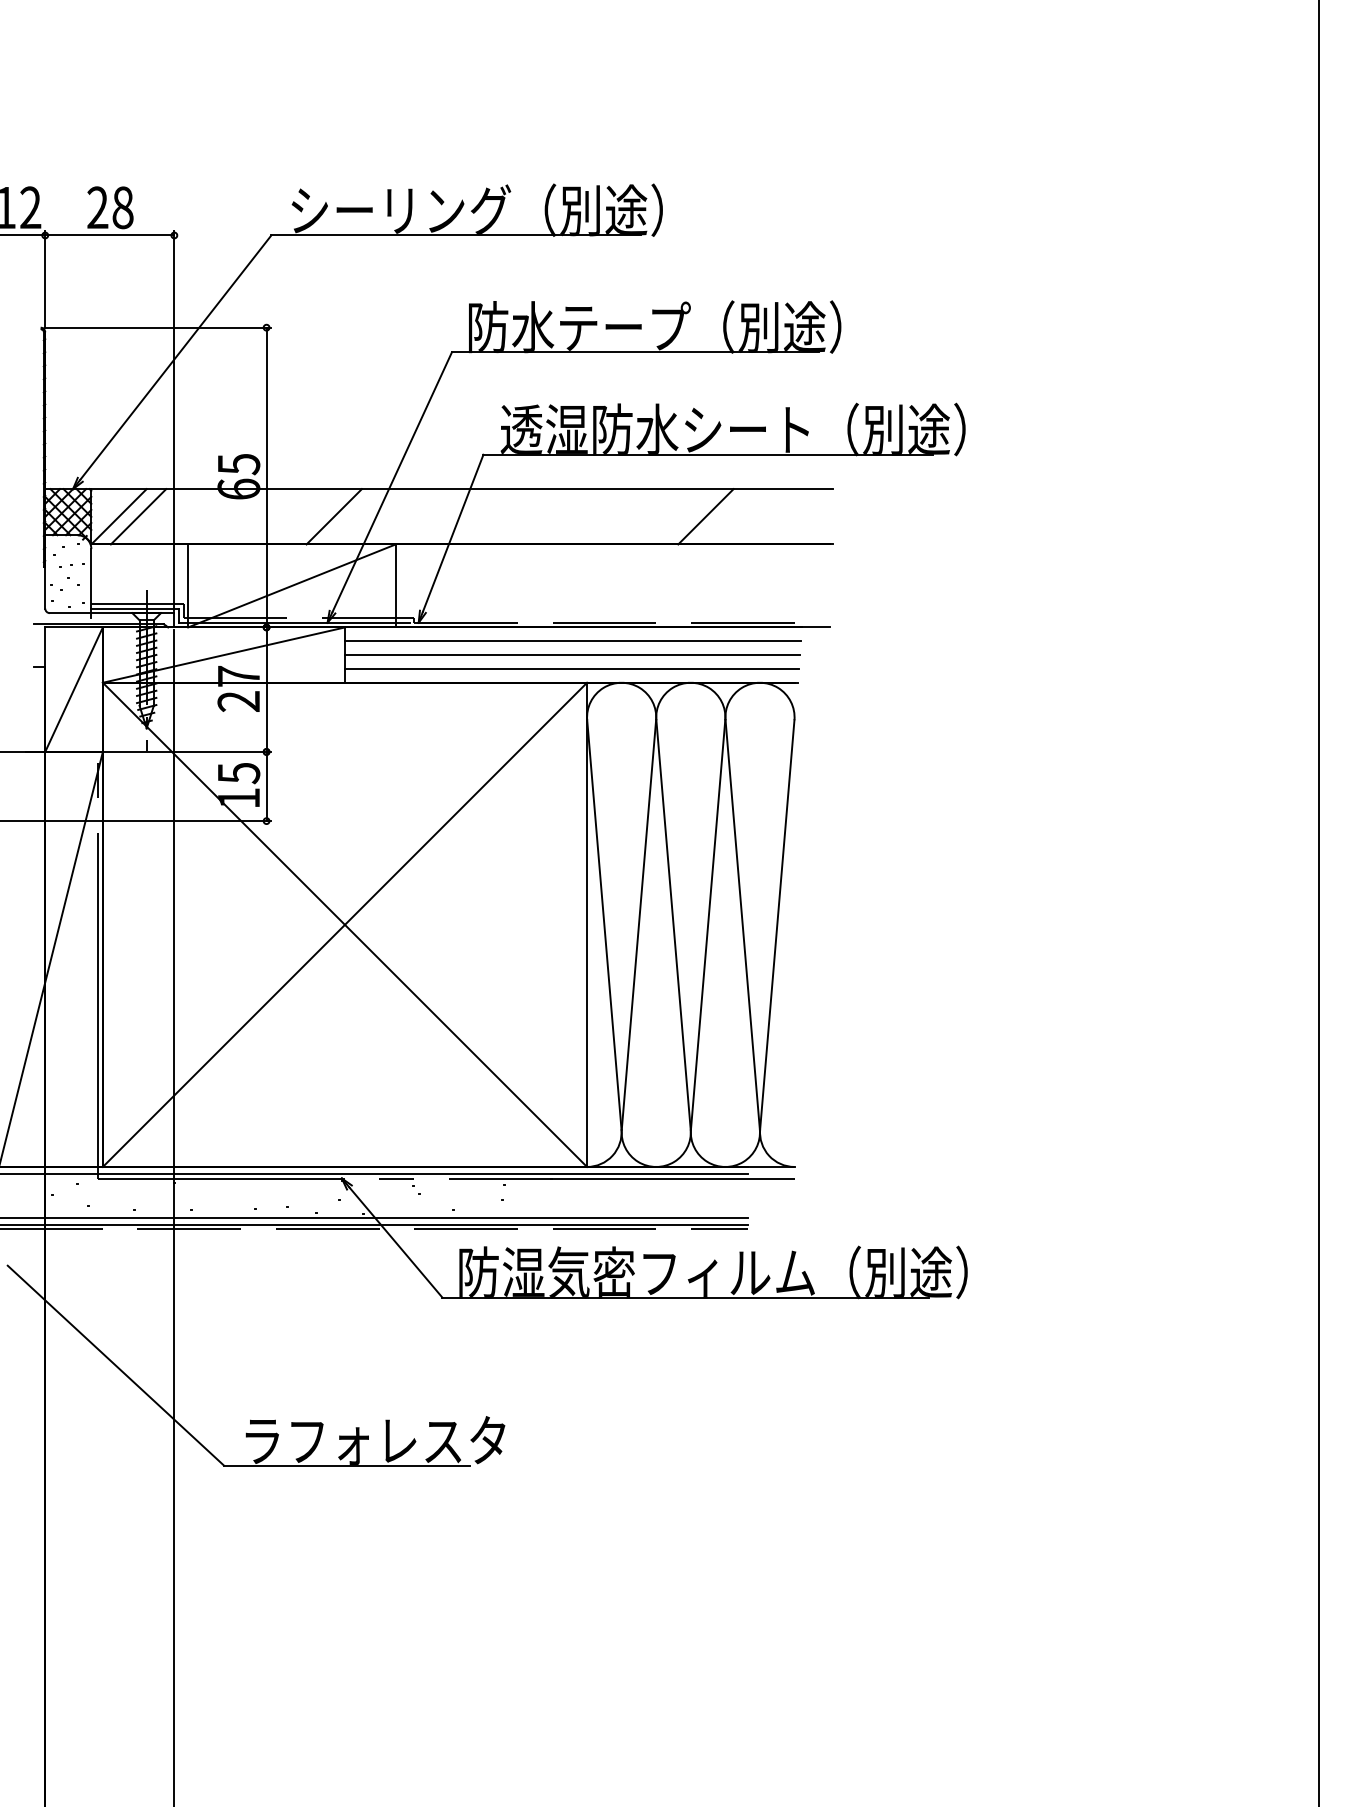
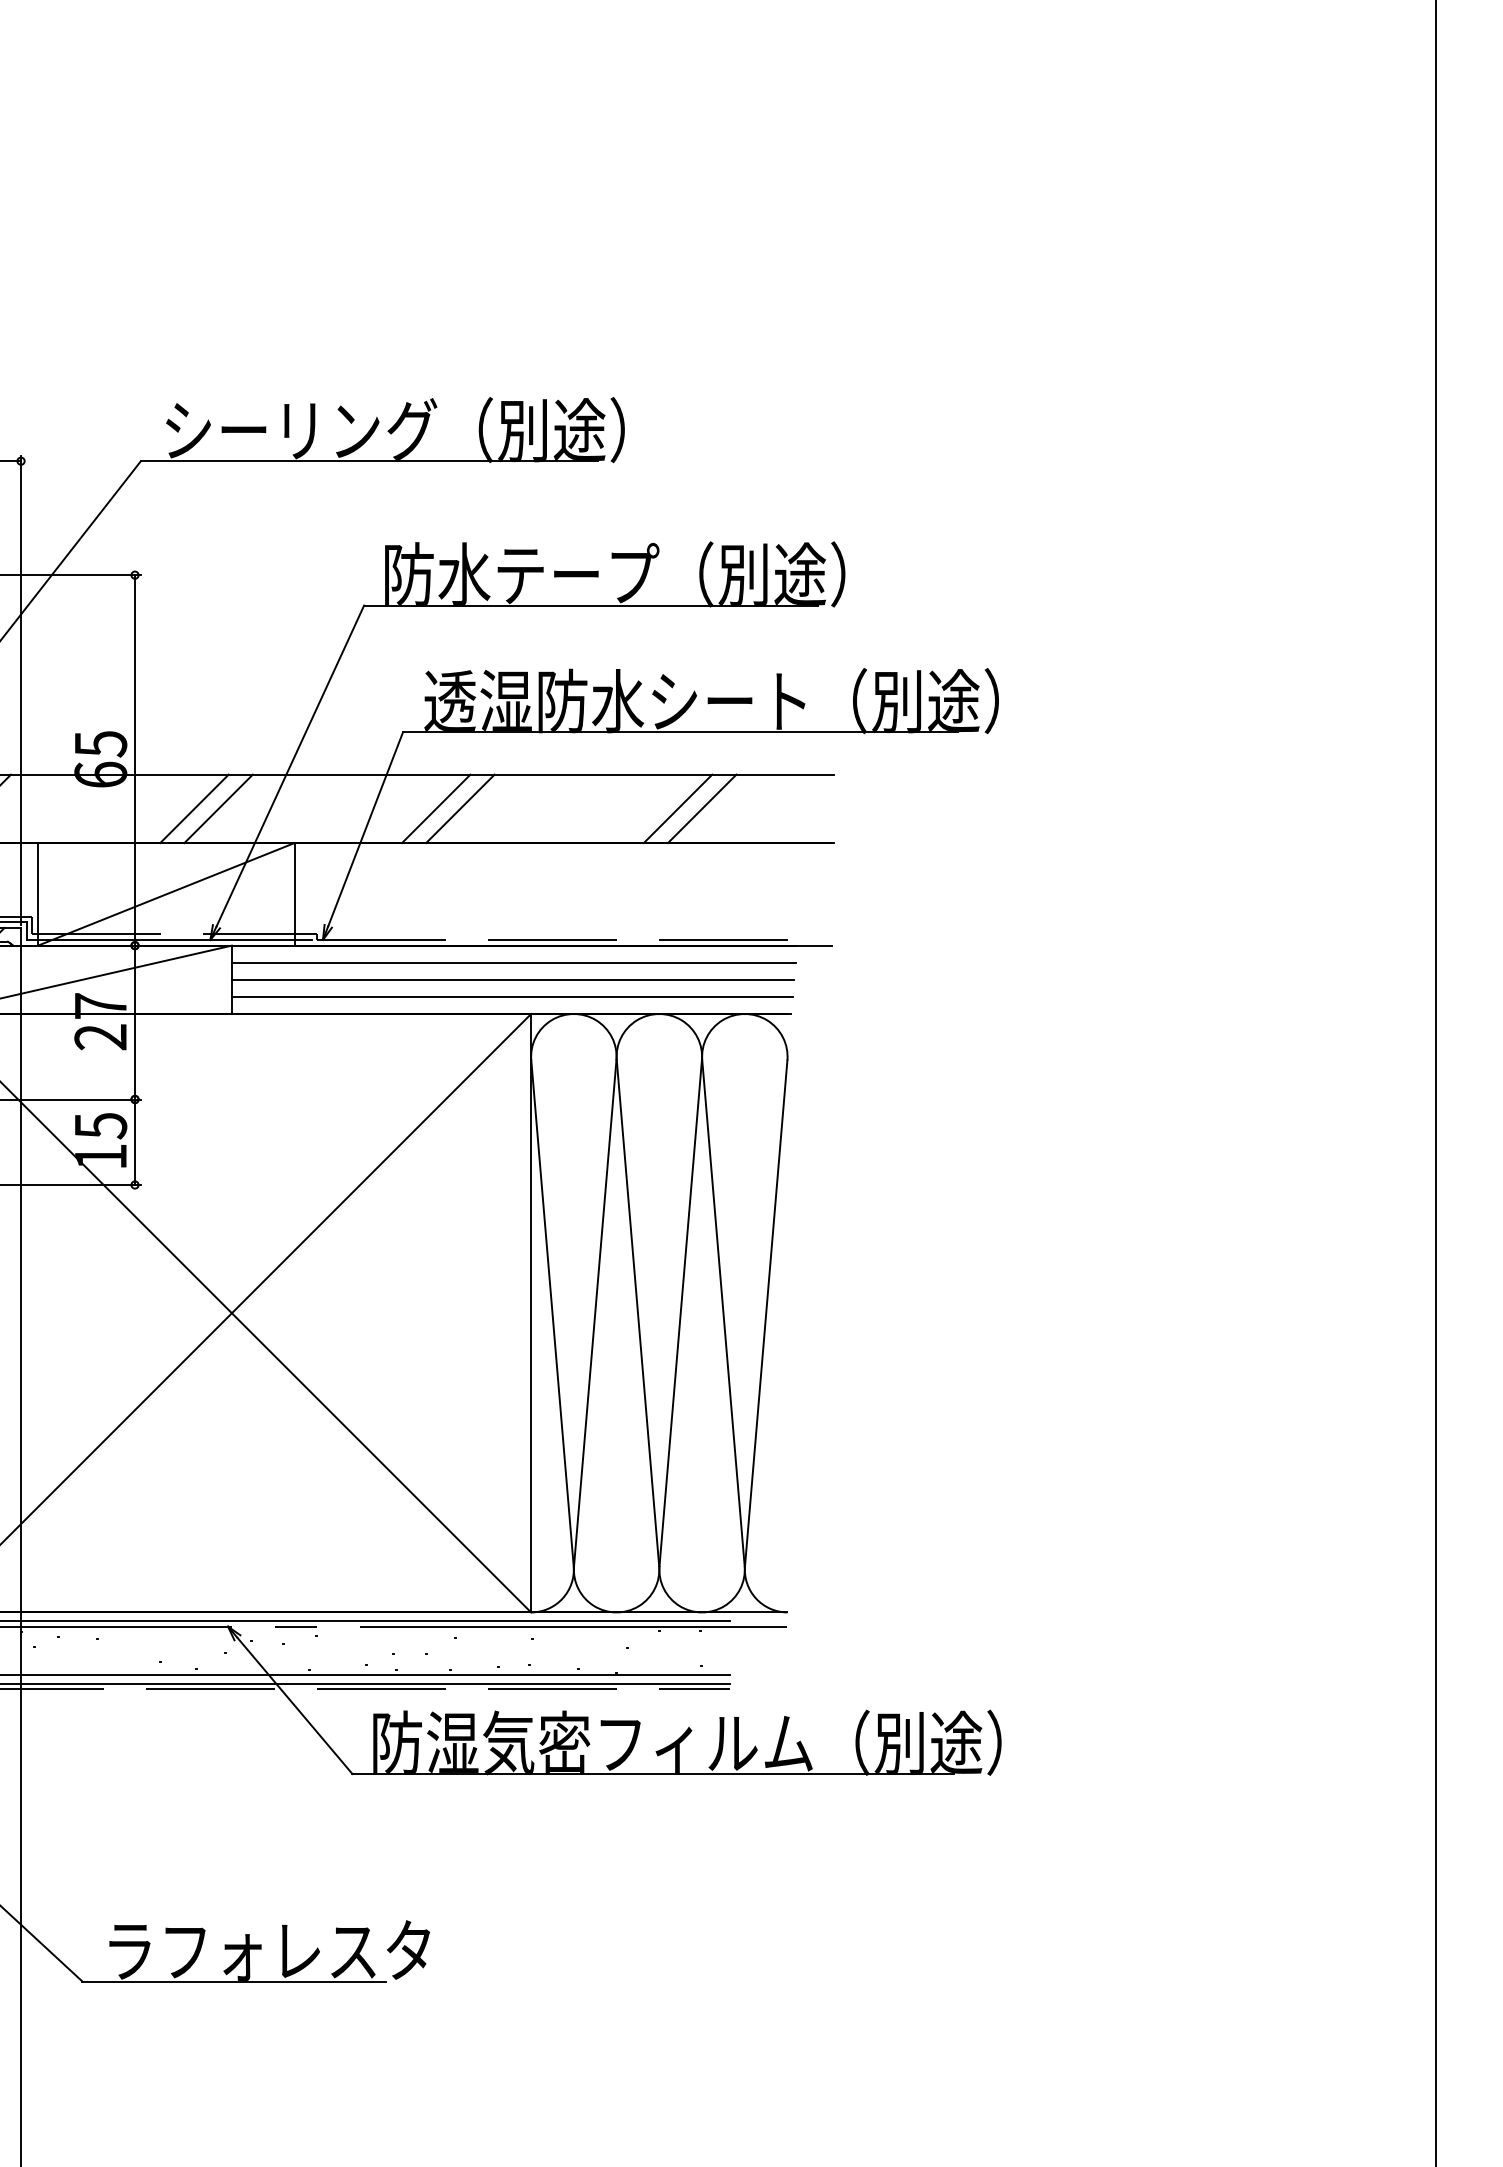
line: (314, 516) -> (194, 808), added
line: (509, 516) -> (435, 808), added
line: (529, 516) -> (459, 808), added
line: (725, 516) -> (702, 808), added

